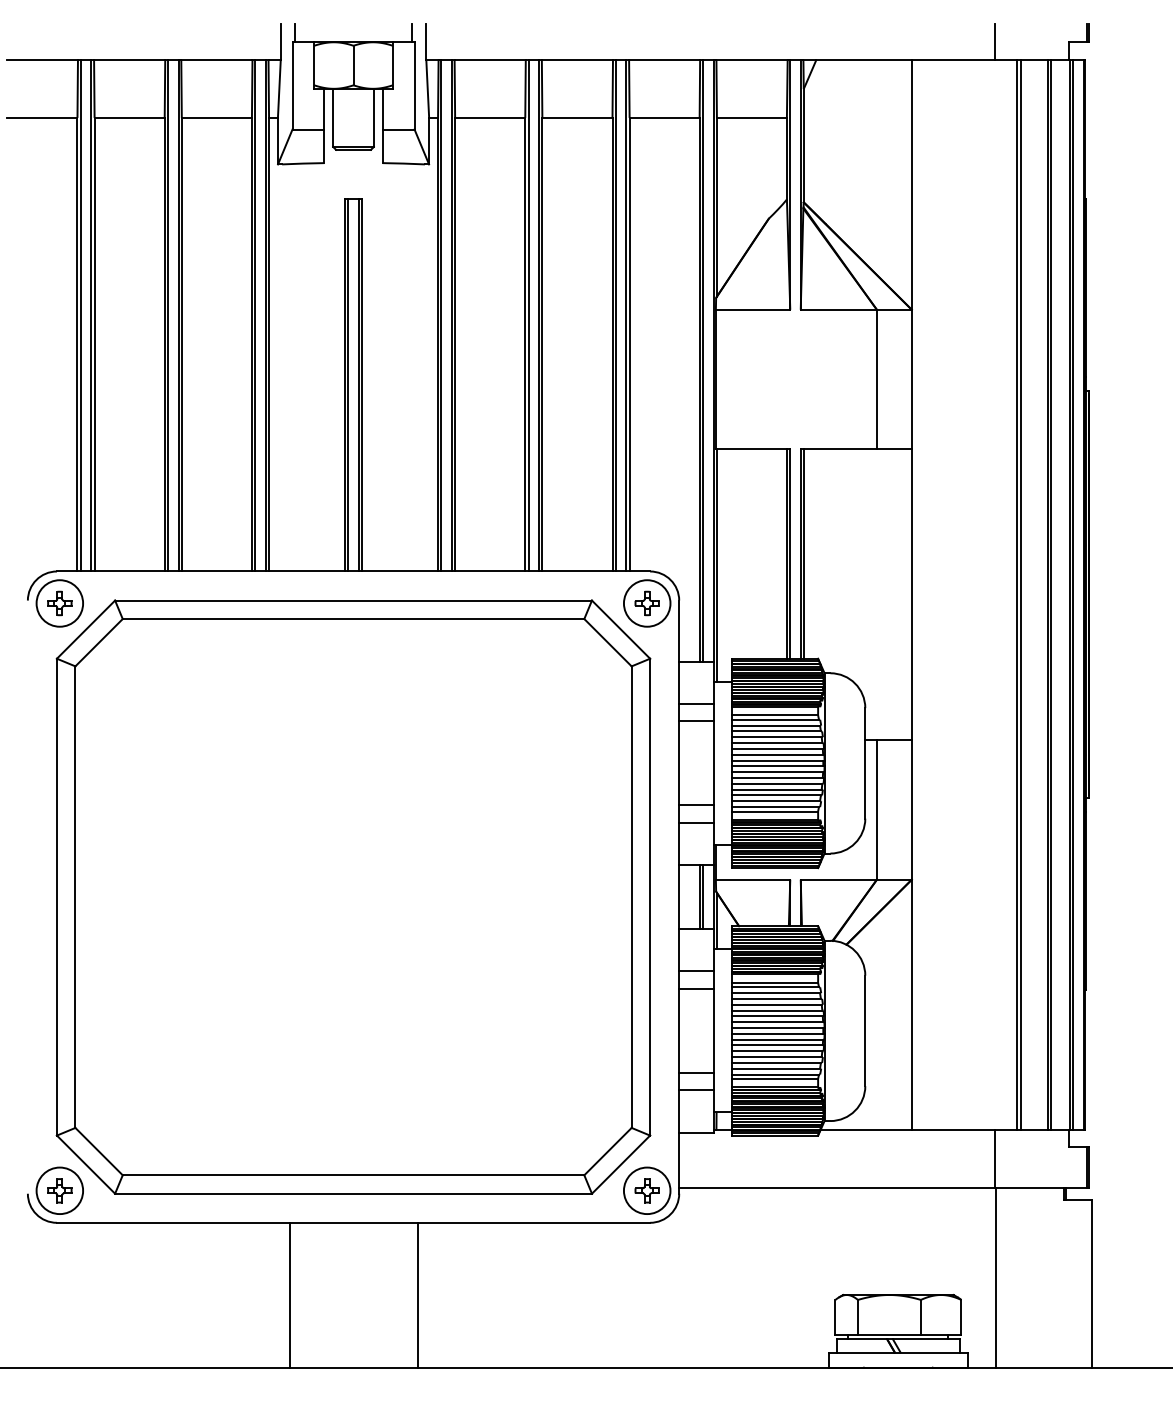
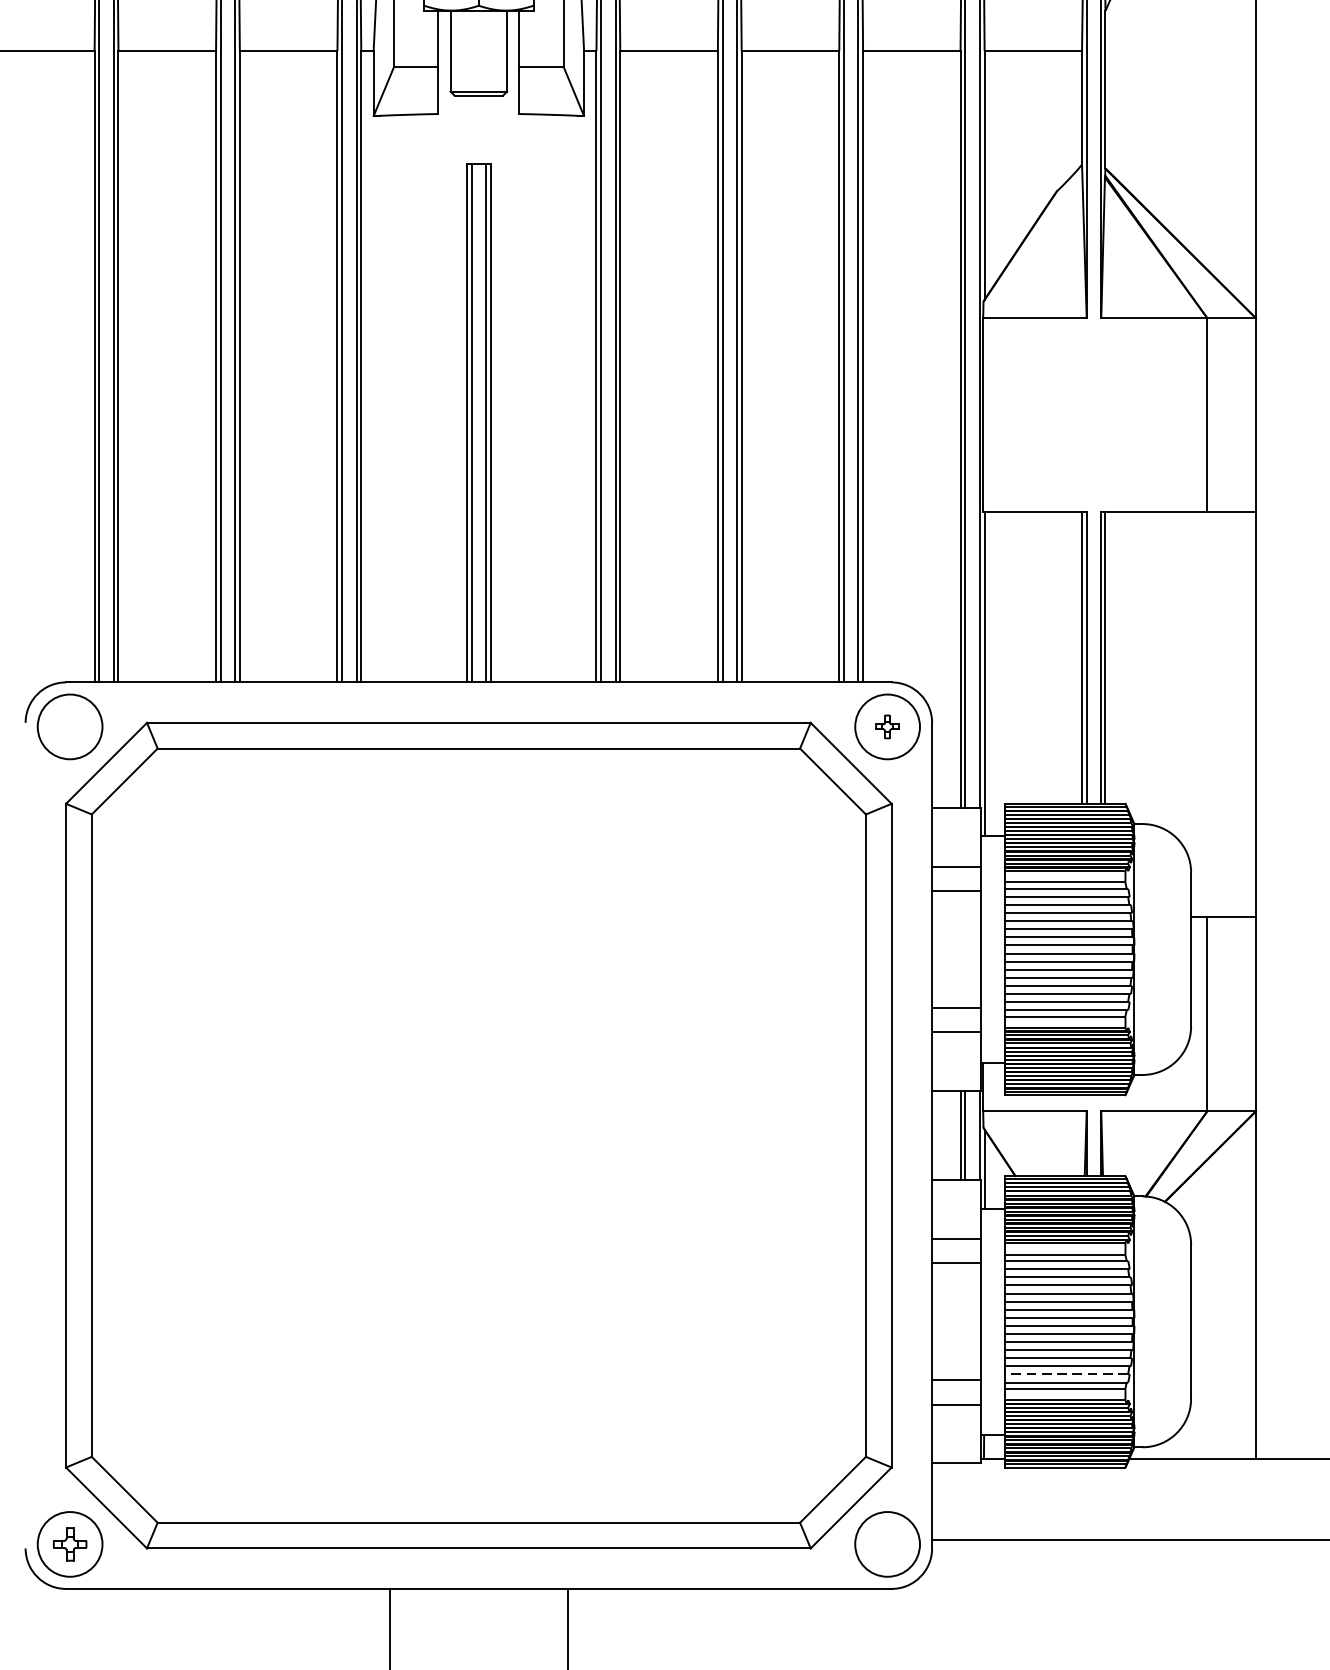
part: (59, 603) -> (69, 726), removed
part: (646, 603) -> (886, 726), size x0.7
line: (775, 1068) -> (1066, 1374), solid -> dashed
part: (646, 1190) -> (886, 1543), removed

